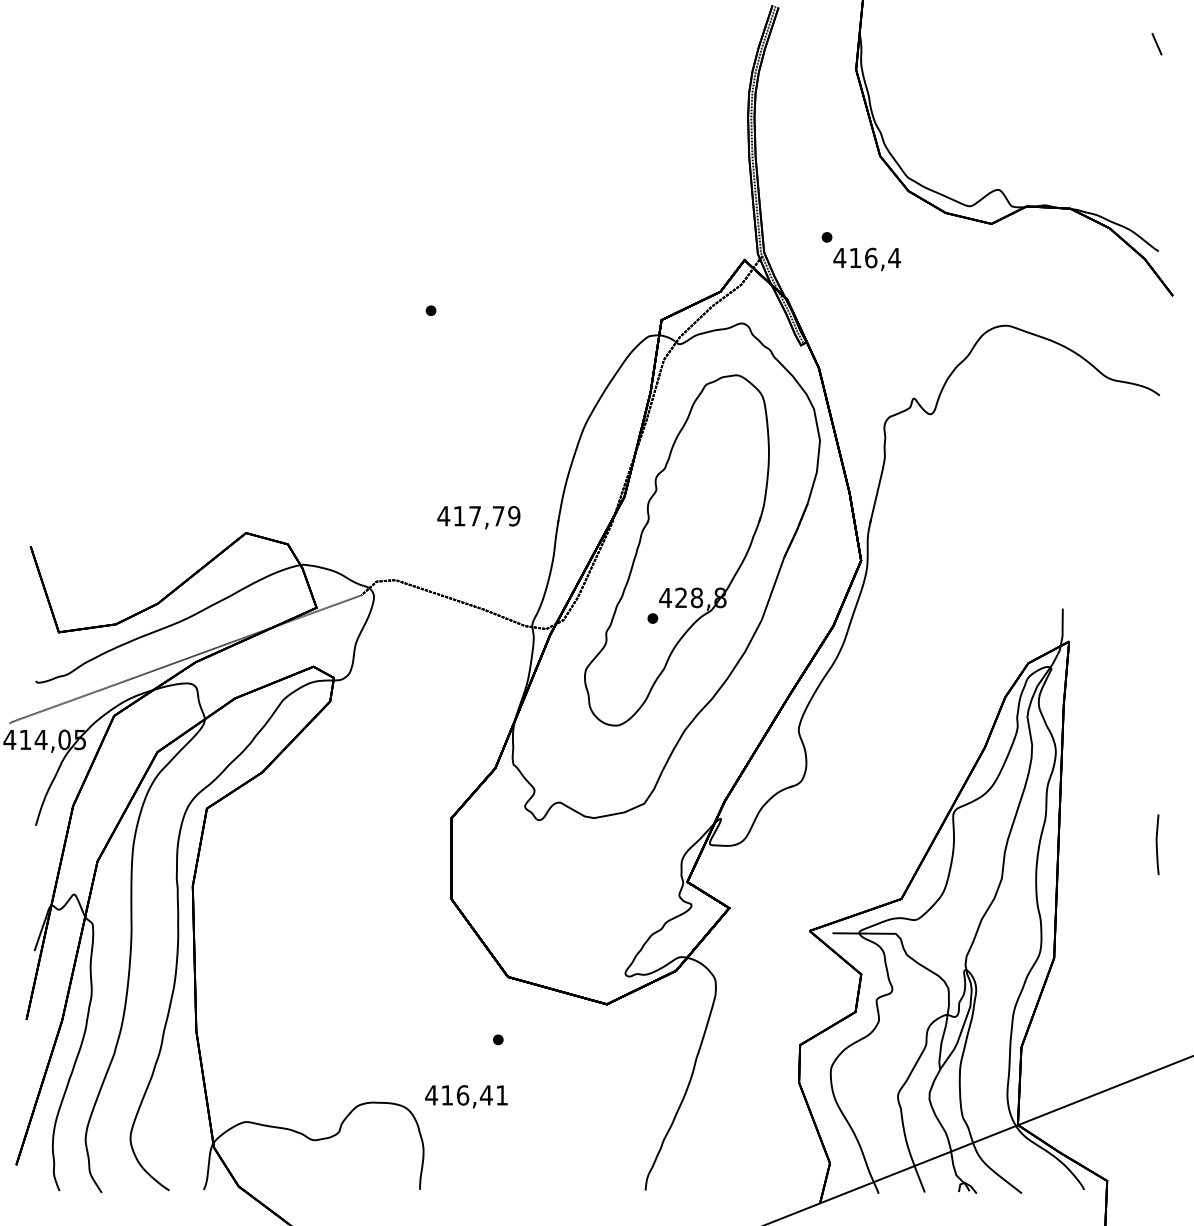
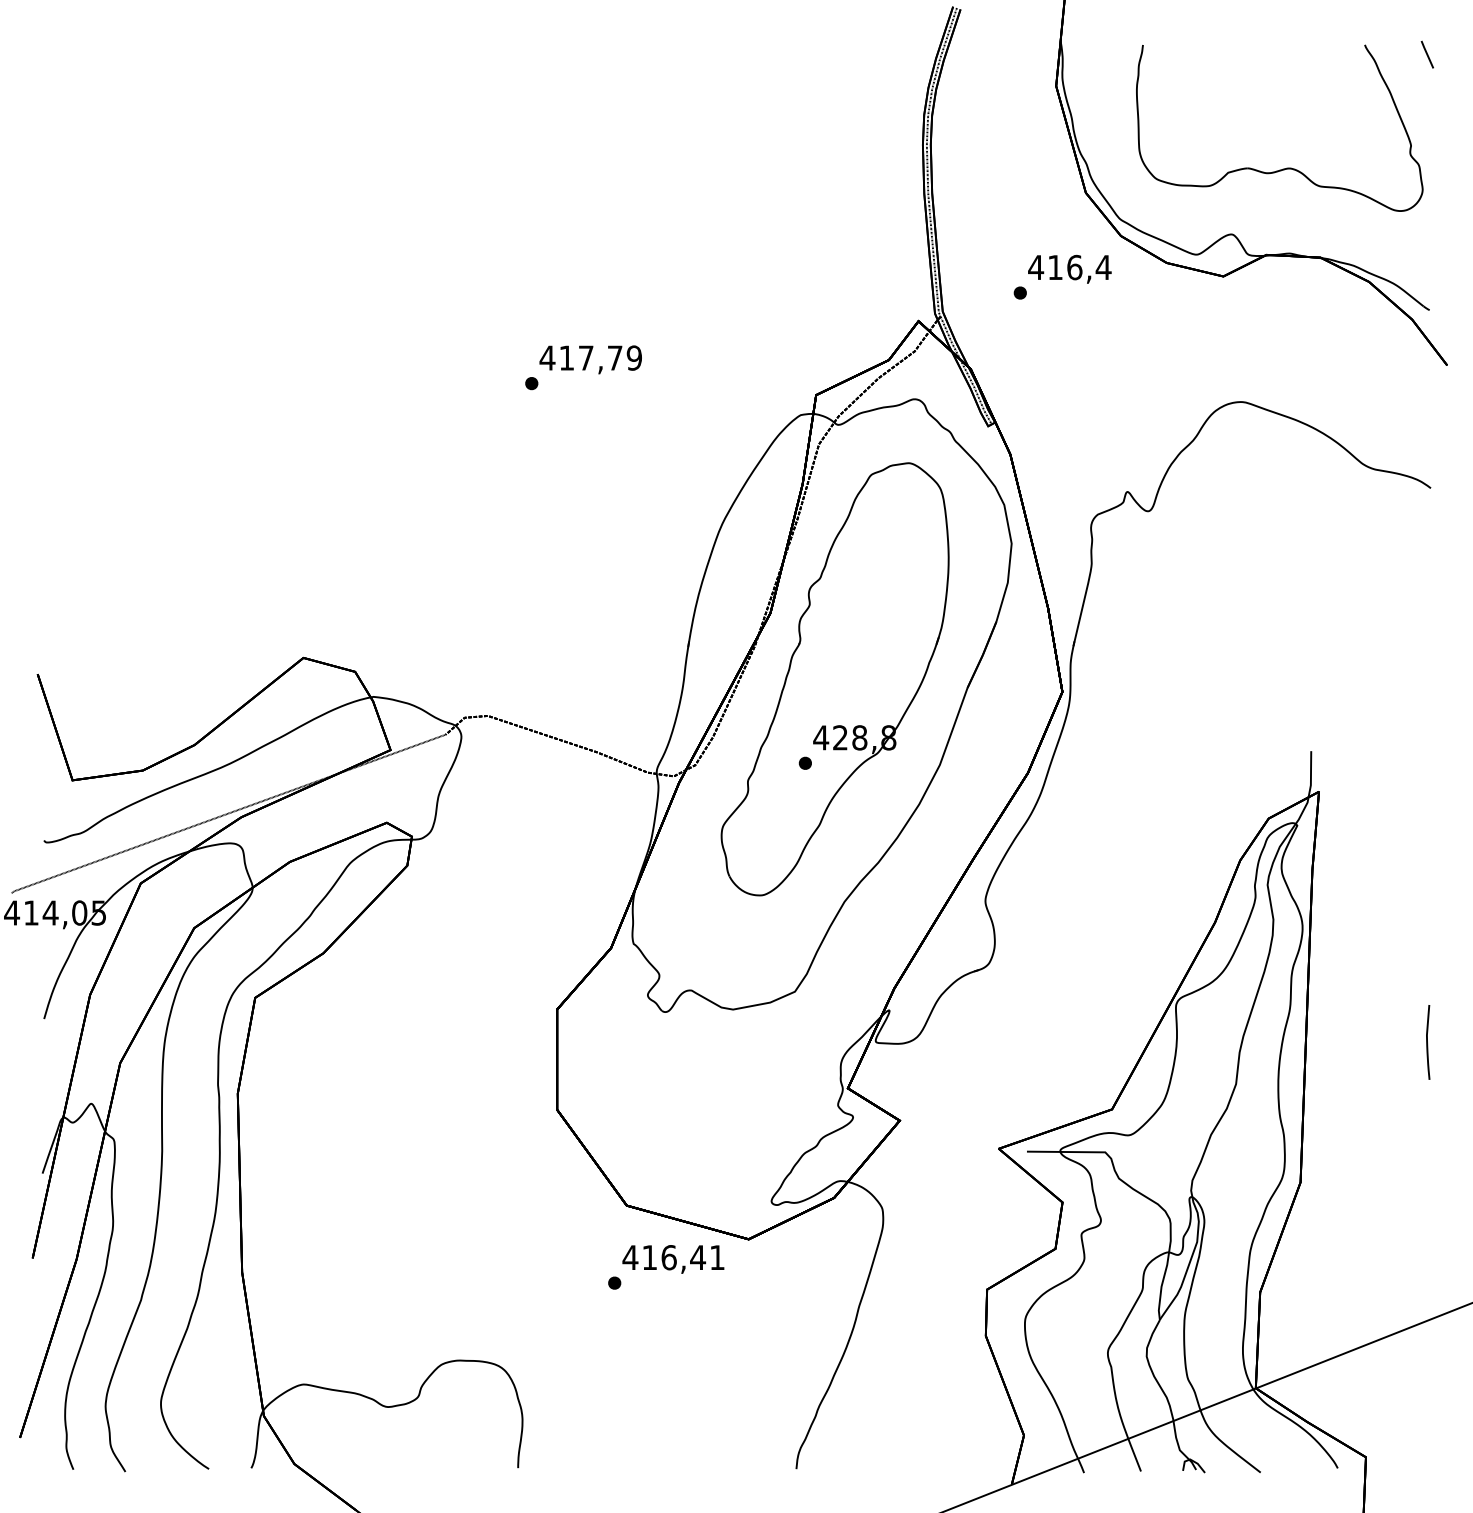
part: (1042, 135) -> (1286, 167), added
text: (866, 258) -> (1069, 268), moved
text: (478, 517) -> (590, 359), moved
text: (466, 1096) -> (673, 1259), moved

